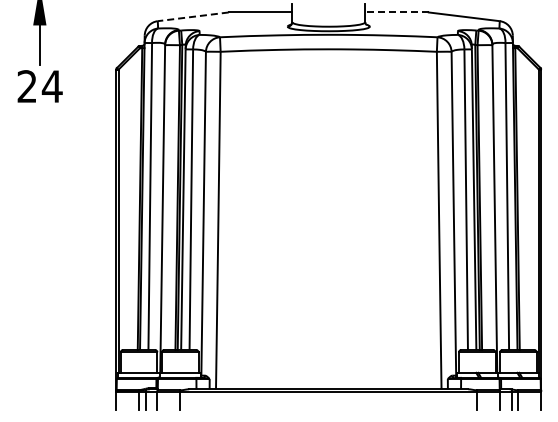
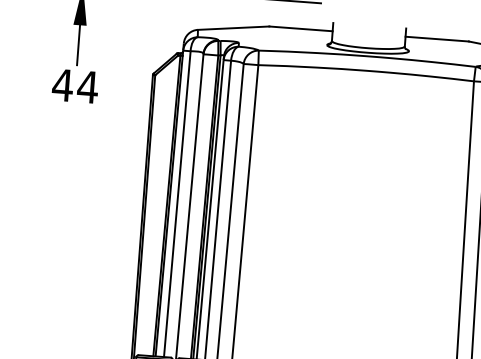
line: (397, 12) -> (437, 39), dashed -> solid
line: (193, 16) -> (233, 27), dashed -> solid
text: (26, 86) -> (62, 85), 24 -> 44

